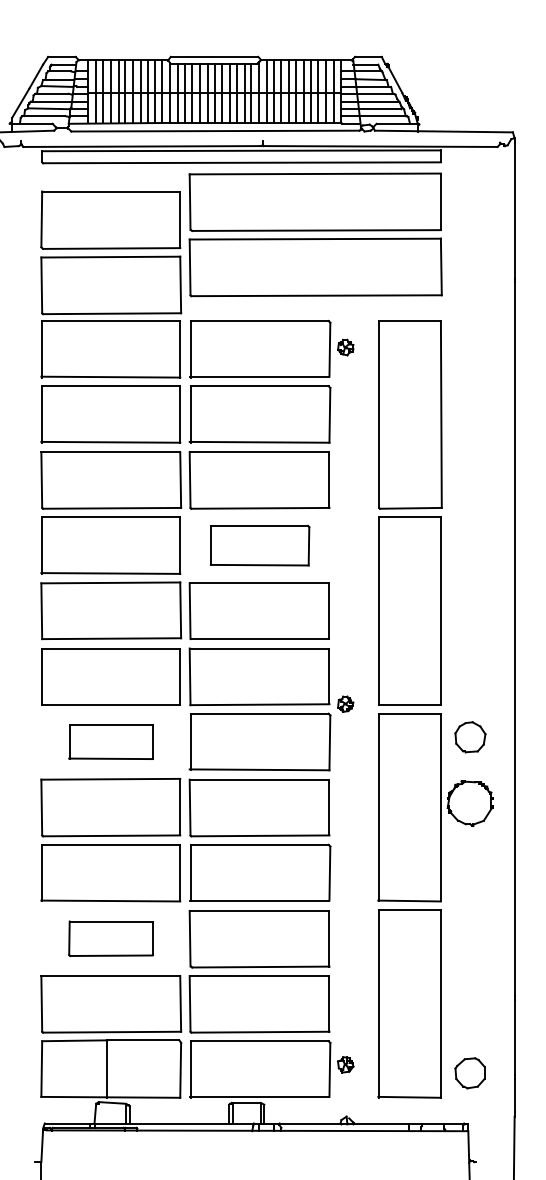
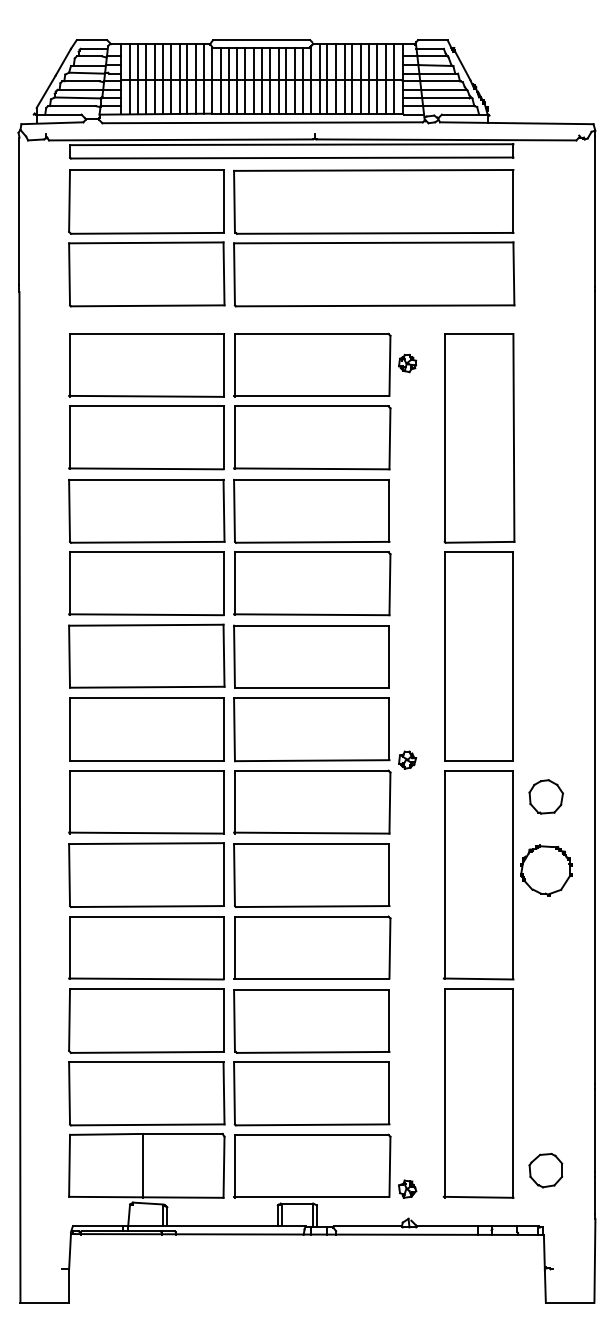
part: (110, 253) -> (146, 238), moved
part: (260, 545) -> (312, 583), size x1.43
part: (110, 742) -> (146, 802), size x1.67
part: (110, 938) -> (146, 1020), size x1.67
part: (345, 1064) -> (407, 1188), moved

